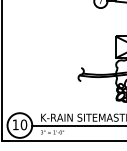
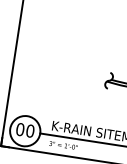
text: (15, 124) -> (20, 129), 10 -> 00

